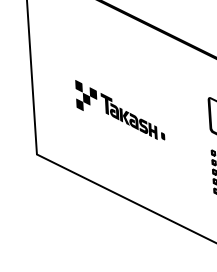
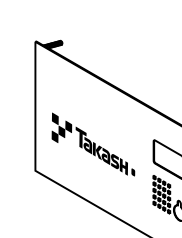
part: (120, 110) -> (93, 144), size x1.43

